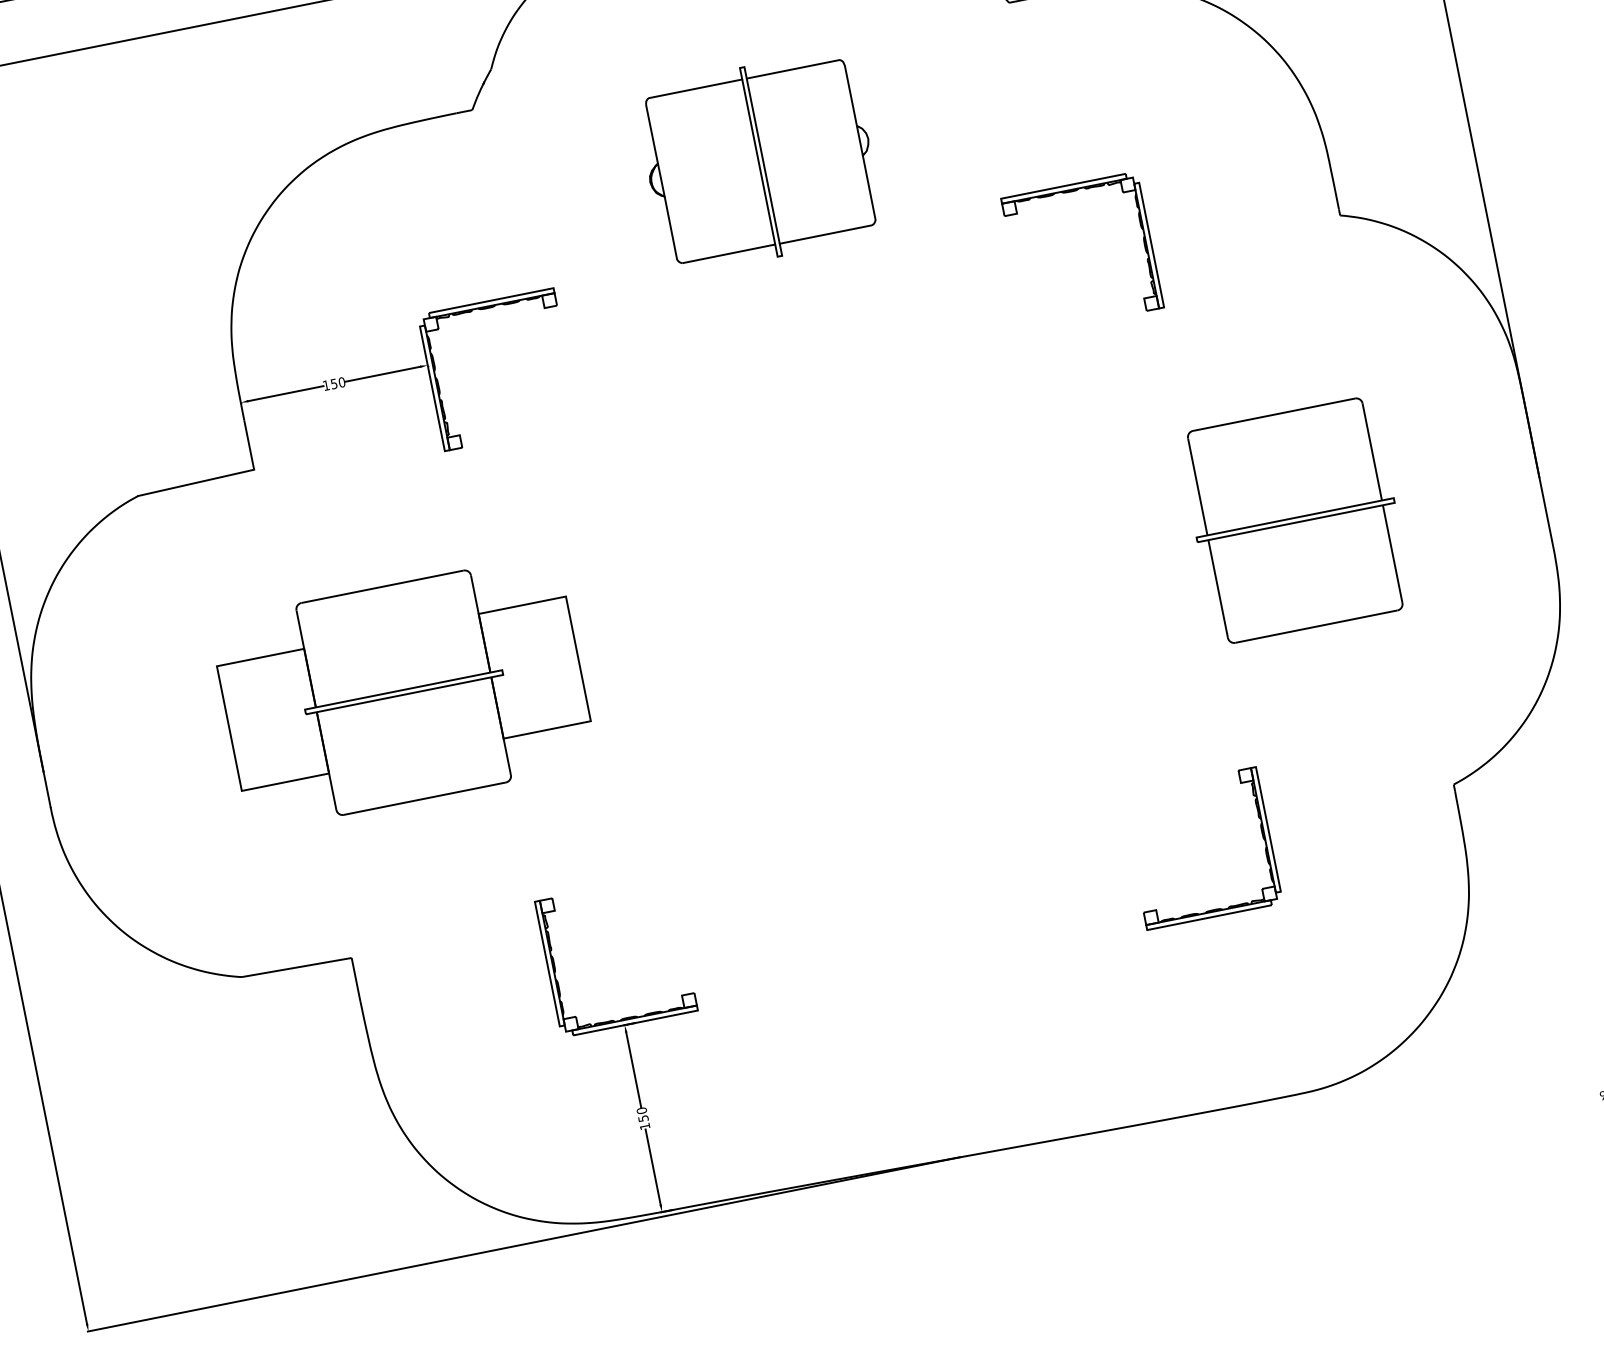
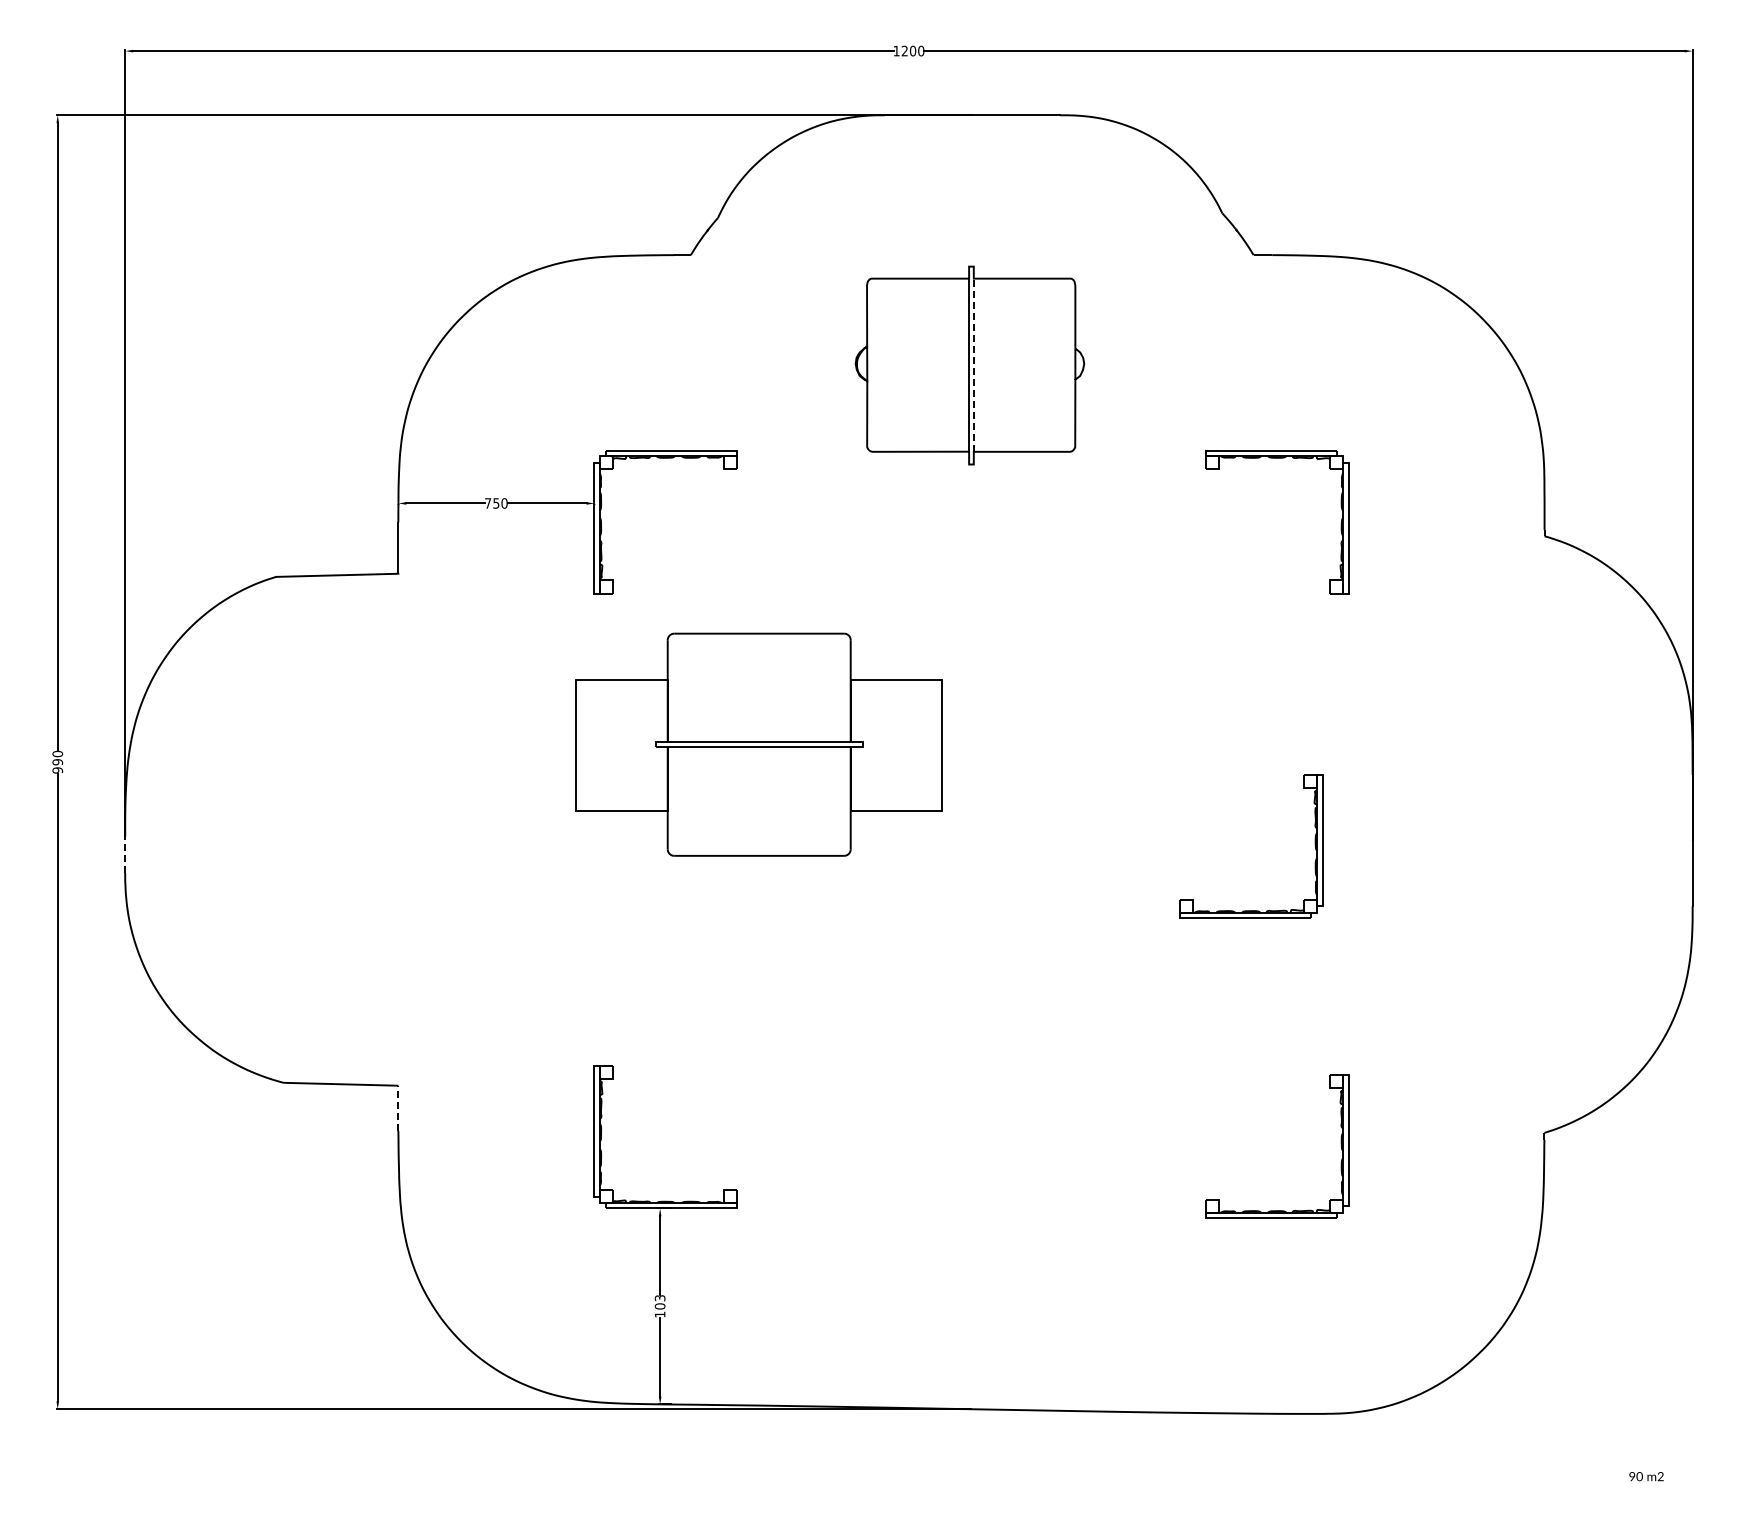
line: (762, 161) -> (973, 365), solid -> dashed
text: (326, 385) -> (488, 503), 150 -> 750
part: (1295, 520) -> (1438, 834), removed
part: (1179, 554) -> (1314, 845), added
part: (402, 692) -> (758, 744), moved
line: (47, 789) -> (125, 854), solid -> dashed
line: (356, 979) -> (398, 1108), solid -> dashed
text: (642, 1114) -> (659, 1302), 150 -> 103

